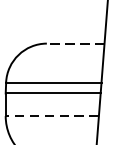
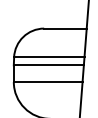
line: (74, 43) -> (64, 28), dashed -> solid
line: (51, 116) -> (47, 82), dashed -> solid

